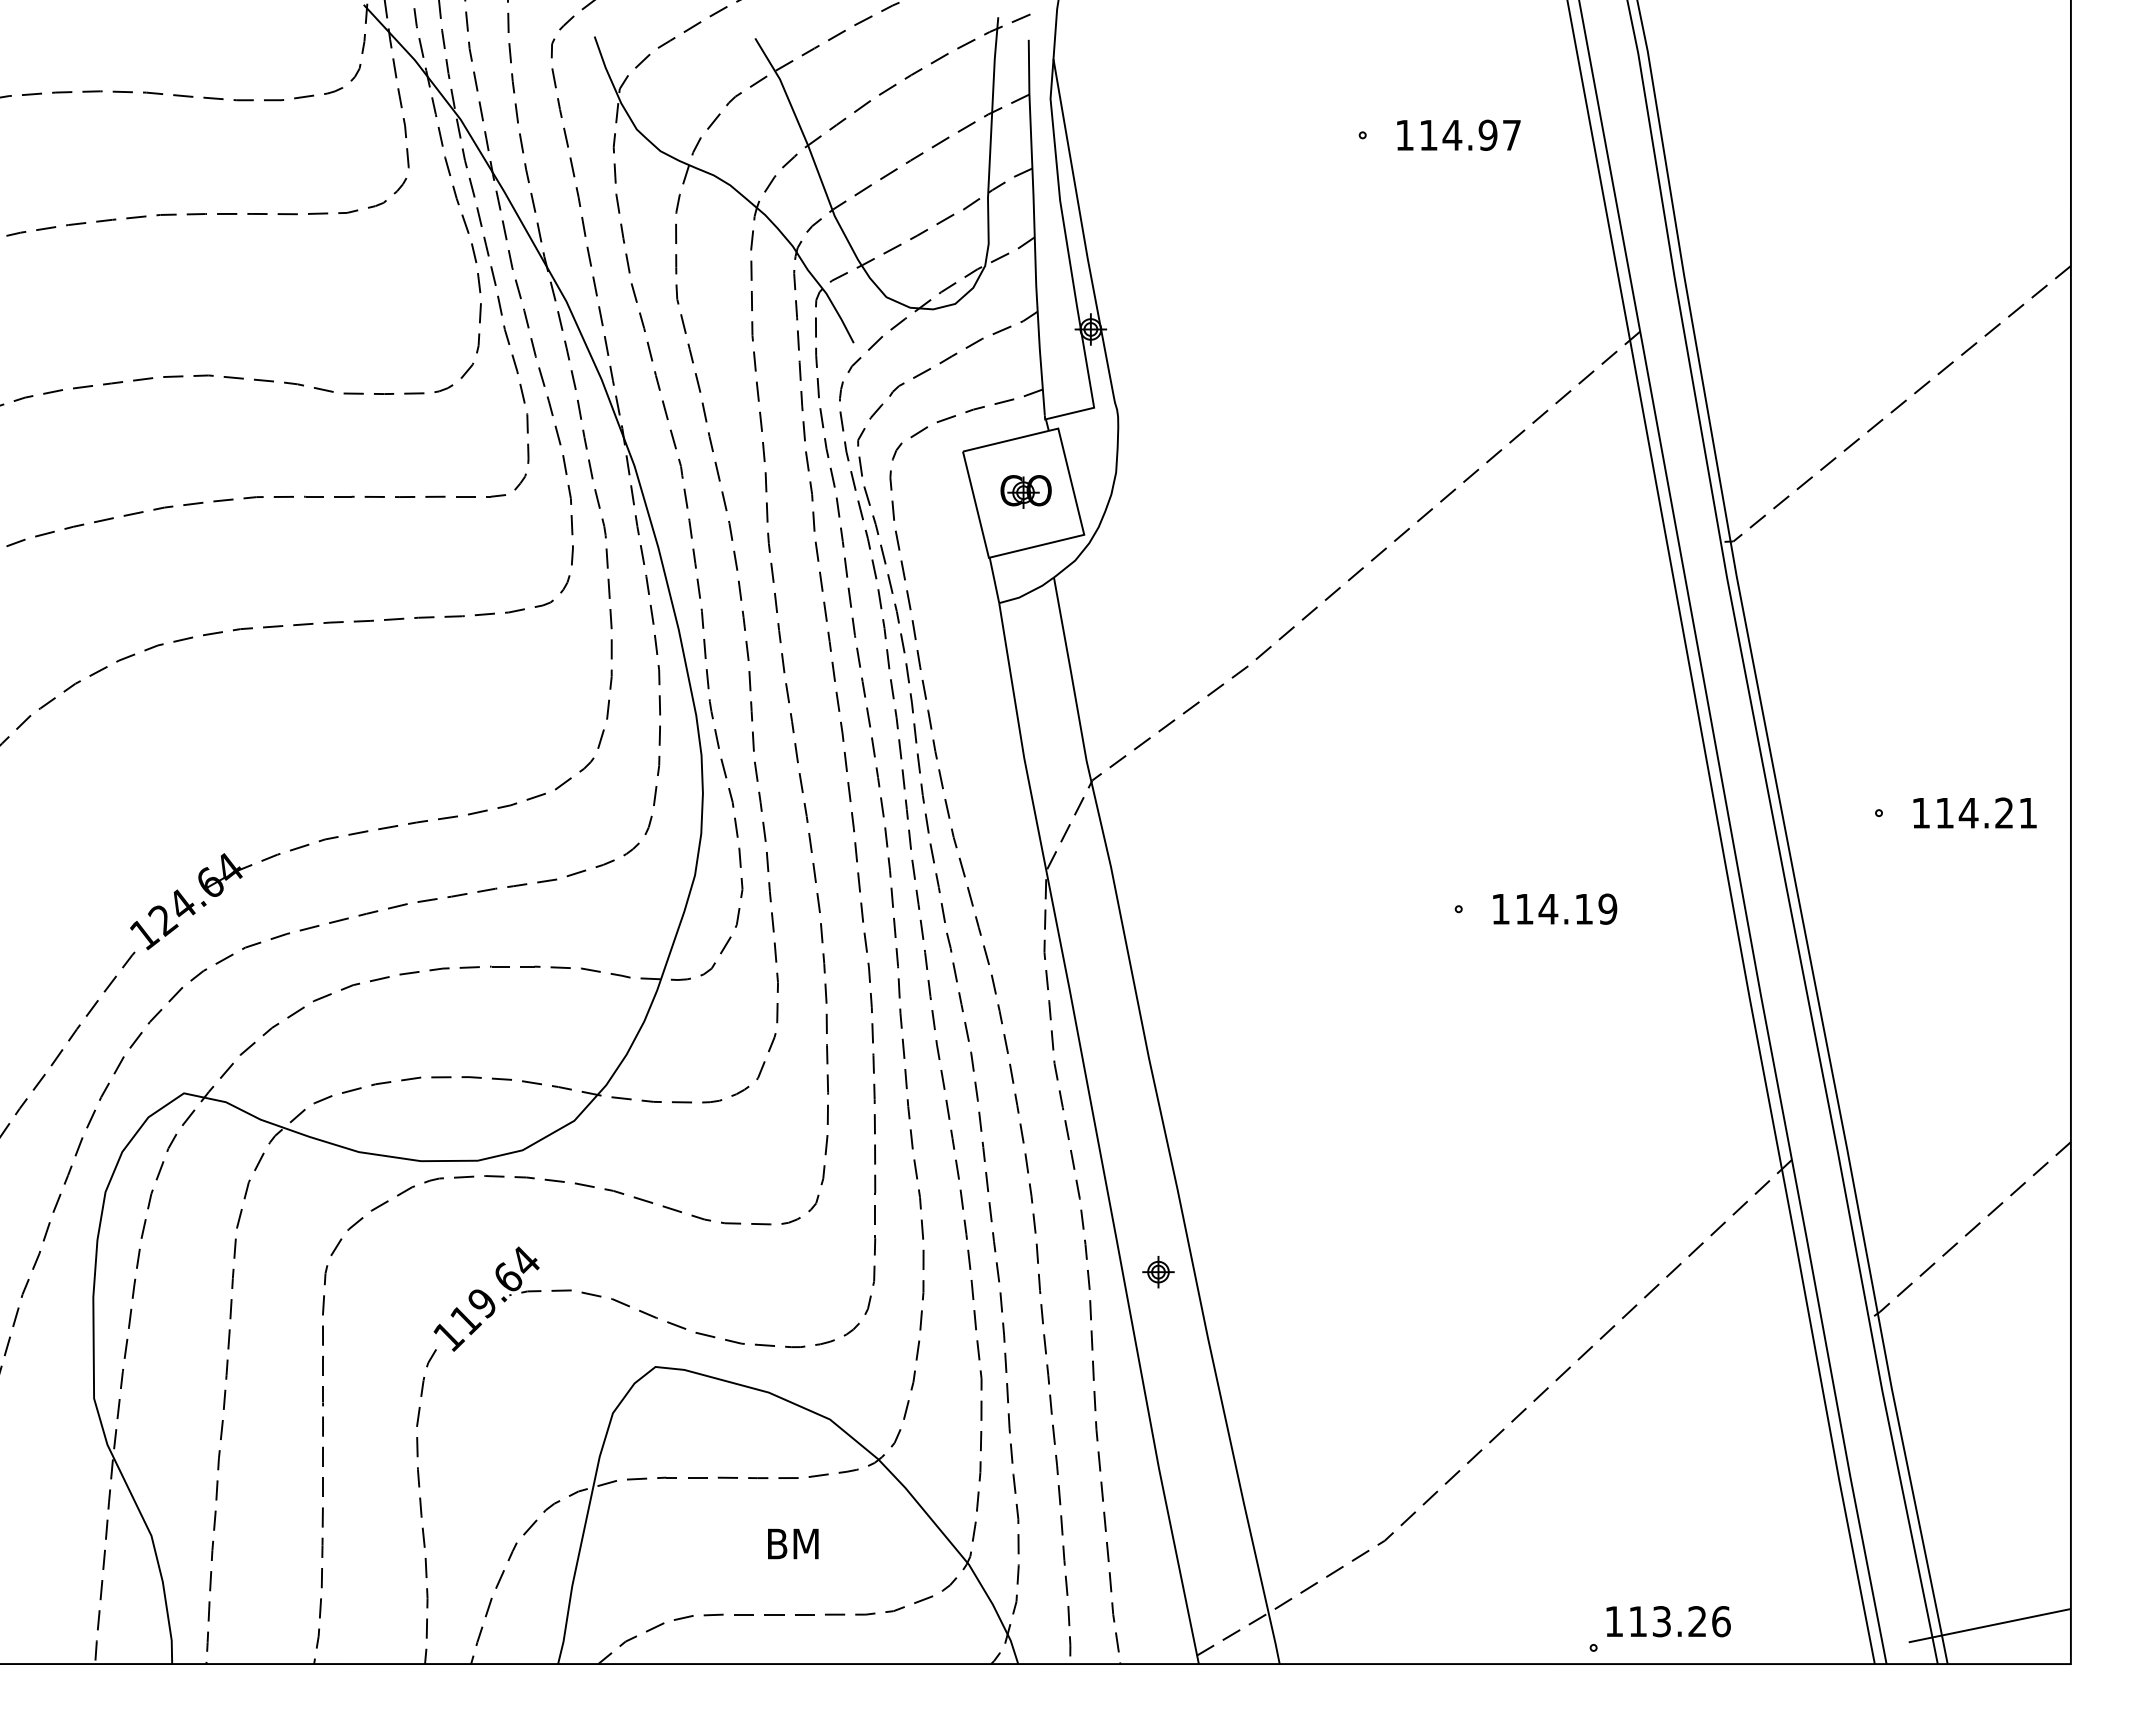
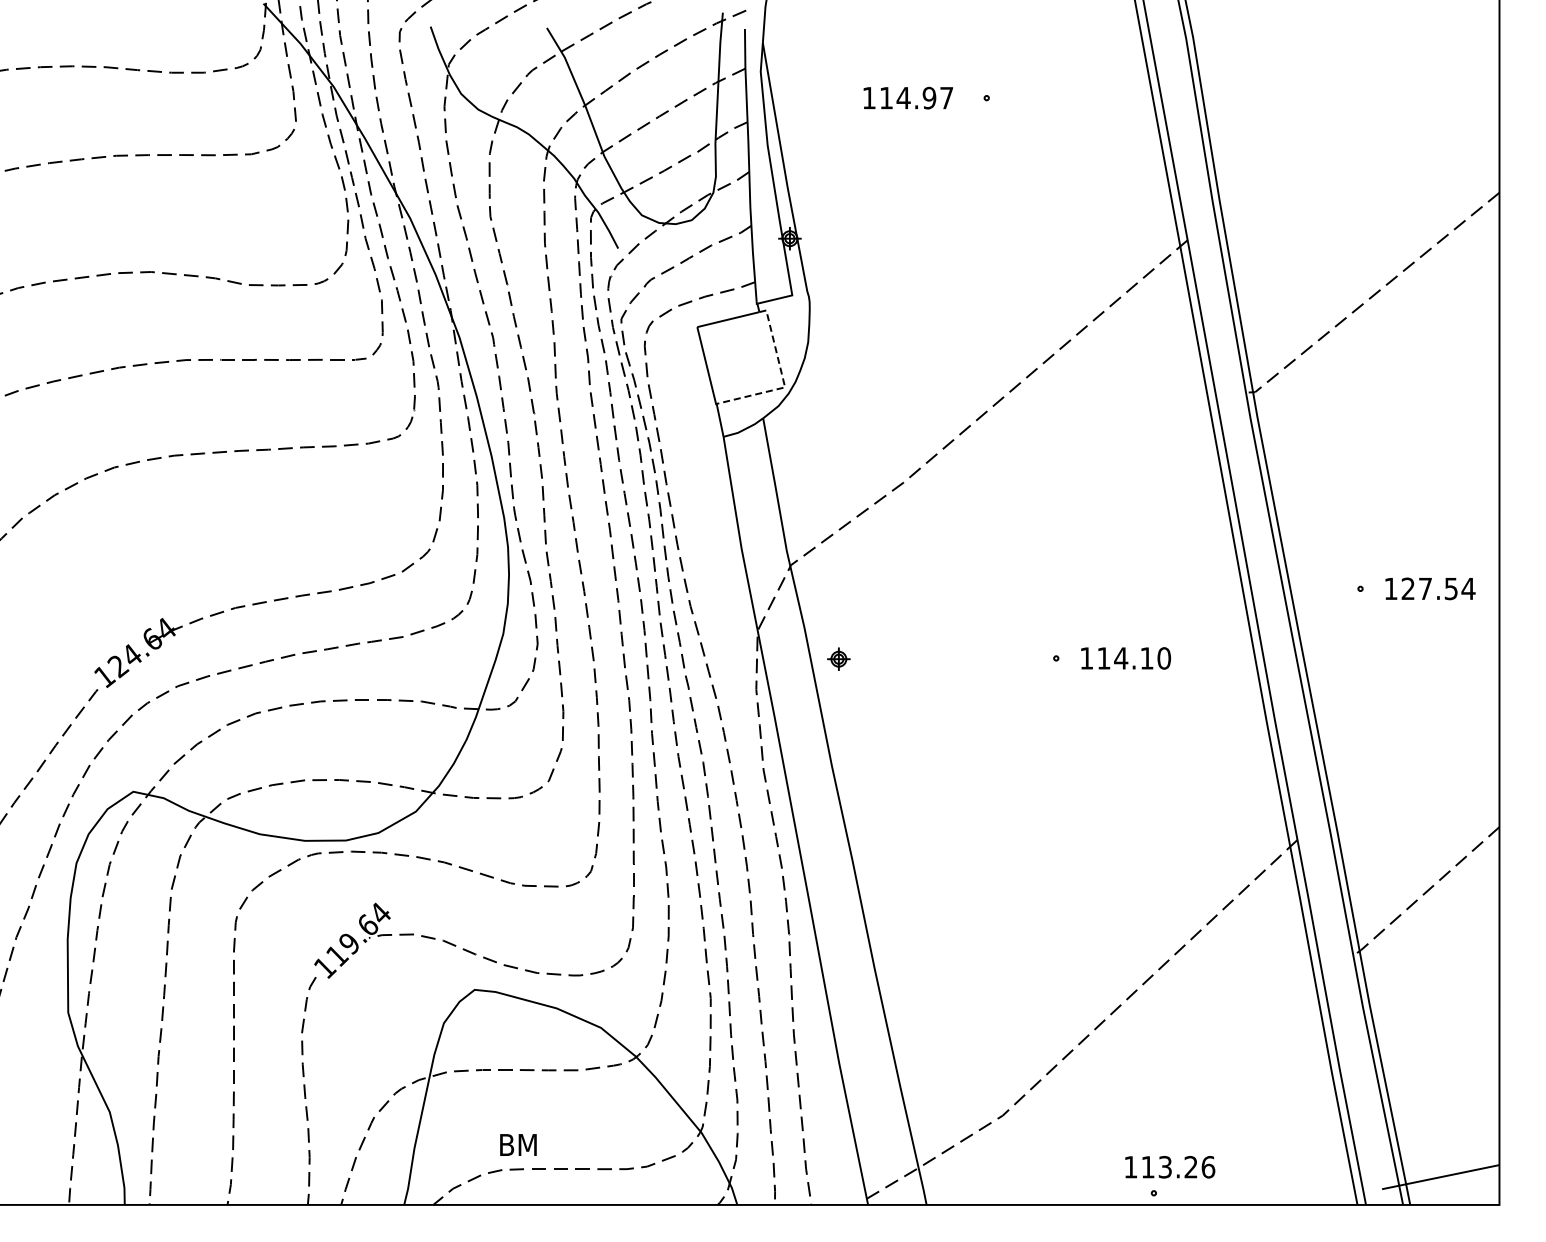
text: (1457, 134) -> (907, 97), moved
part: (1025, 492) -> (742, 356), removed
line: (1082, 523) -> (783, 379), solid -> dashed
text: (1986, 812) -> (1438, 588), 114.21 -> 127.54
text: (1608, 909) -> (1164, 658), 114.19 -> 114.10
part: (1157, 1271) -> (838, 658), moved
text: (793, 1543) -> (518, 1144), moved
text: (1669, 1621) -> (1170, 1167), moved

